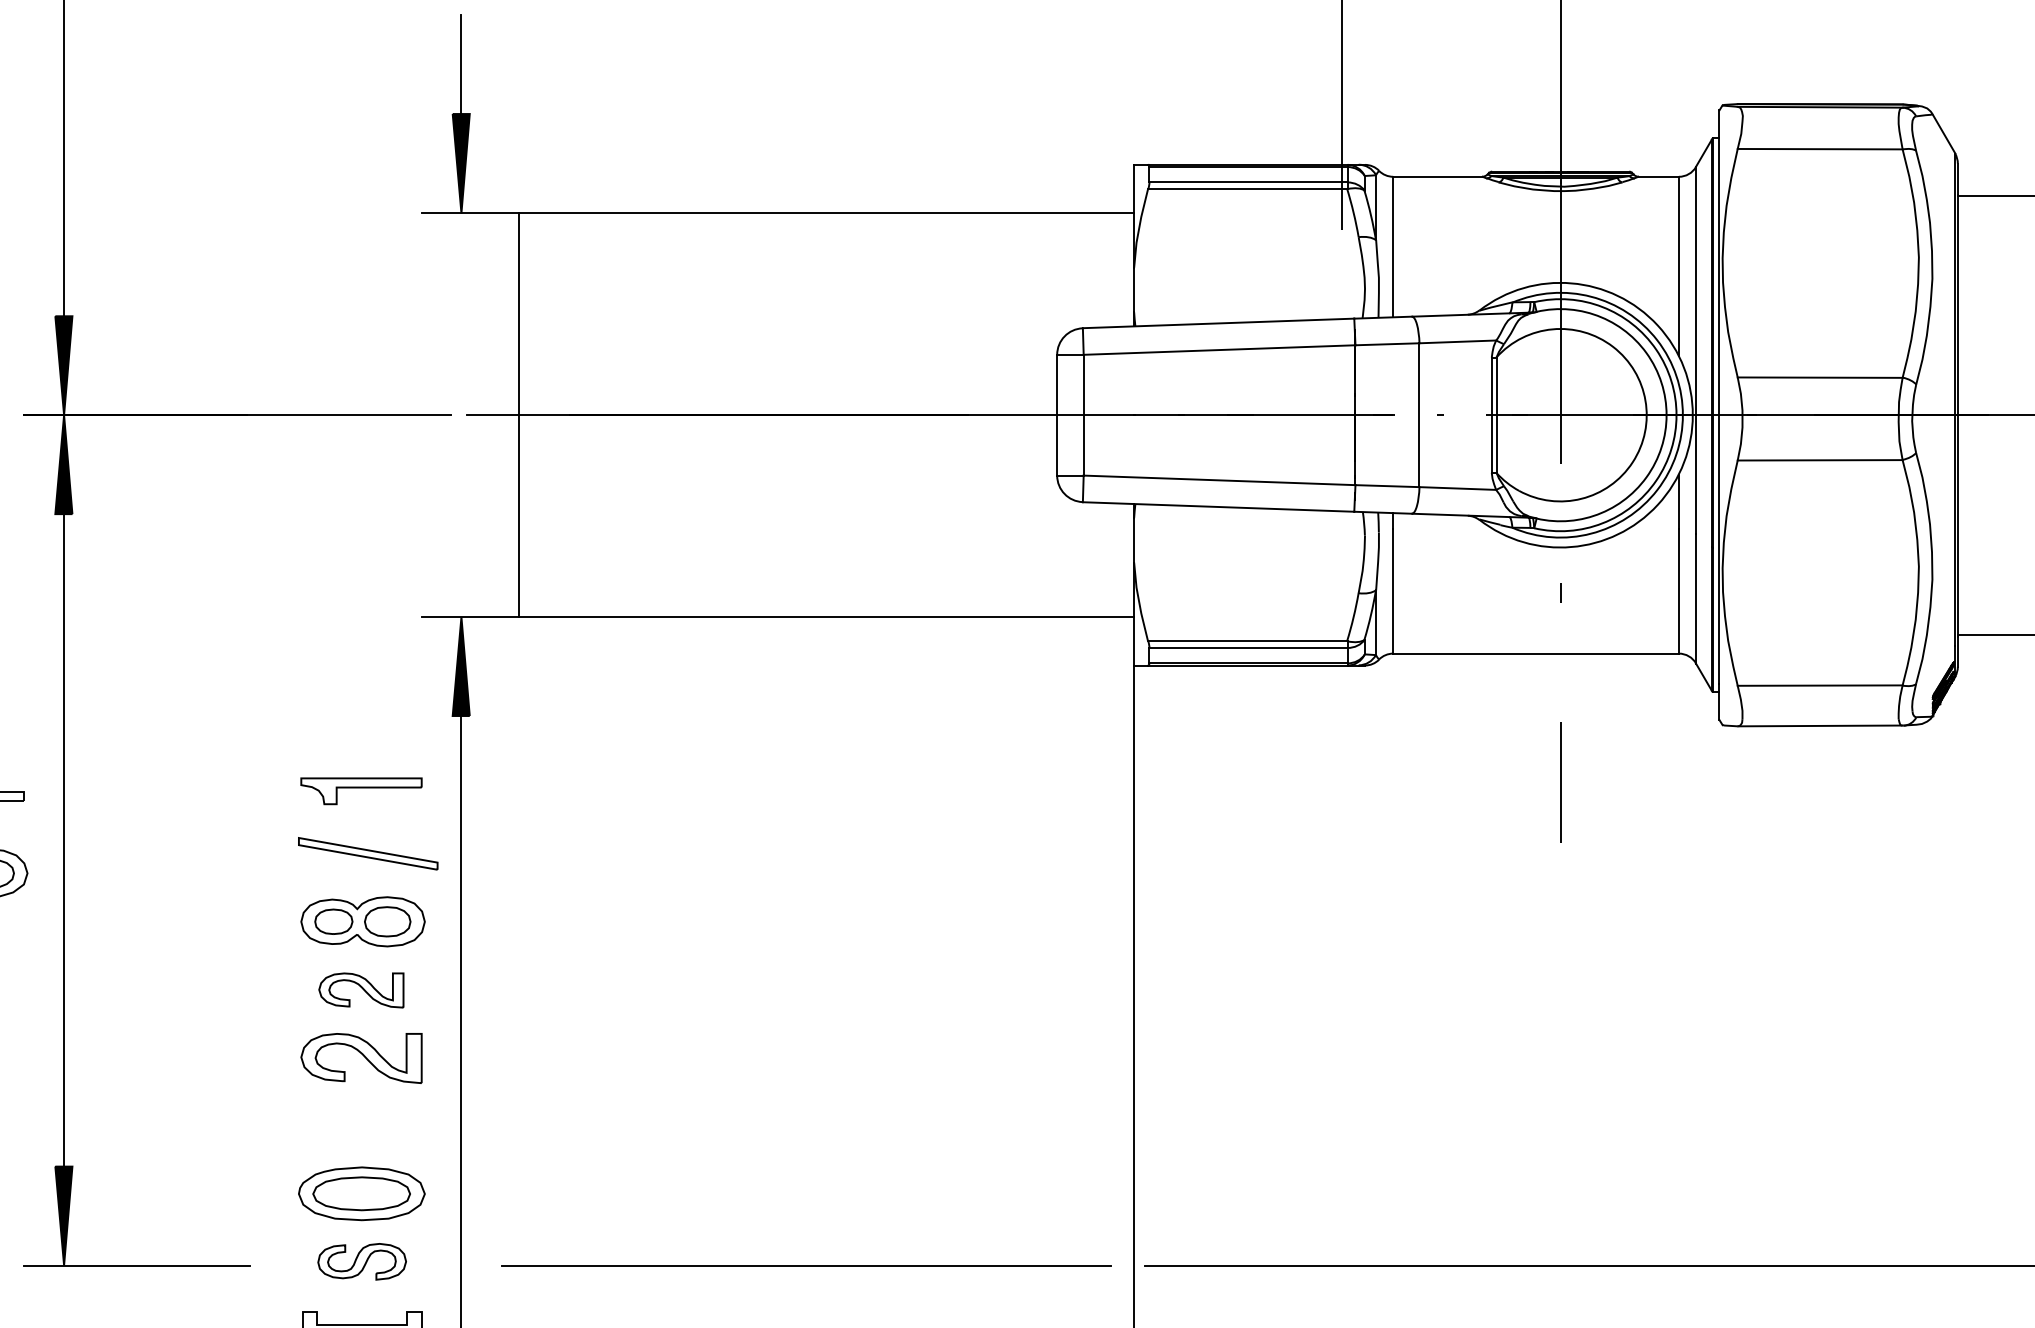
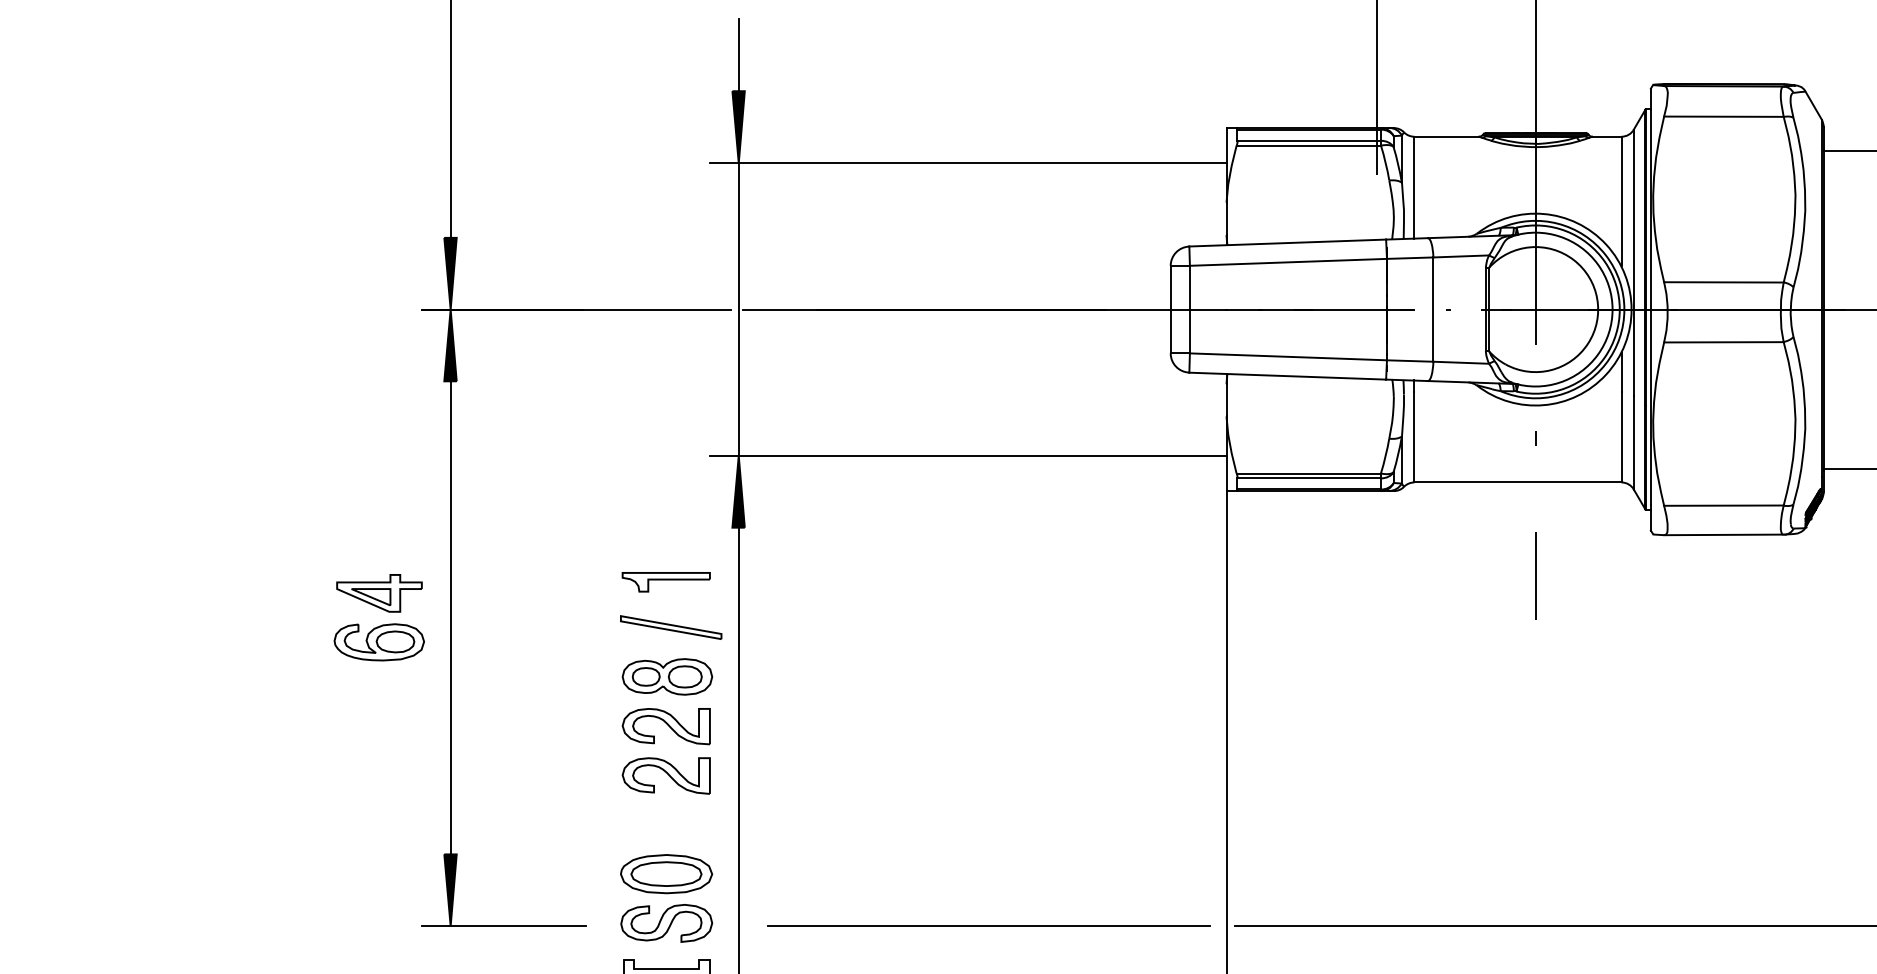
line: (519, 415) -> (738, 309), moved
part: (360, 990) -> (665, 726), size x1.43
part: (361, 1261) -> (666, 923), size x1.43

